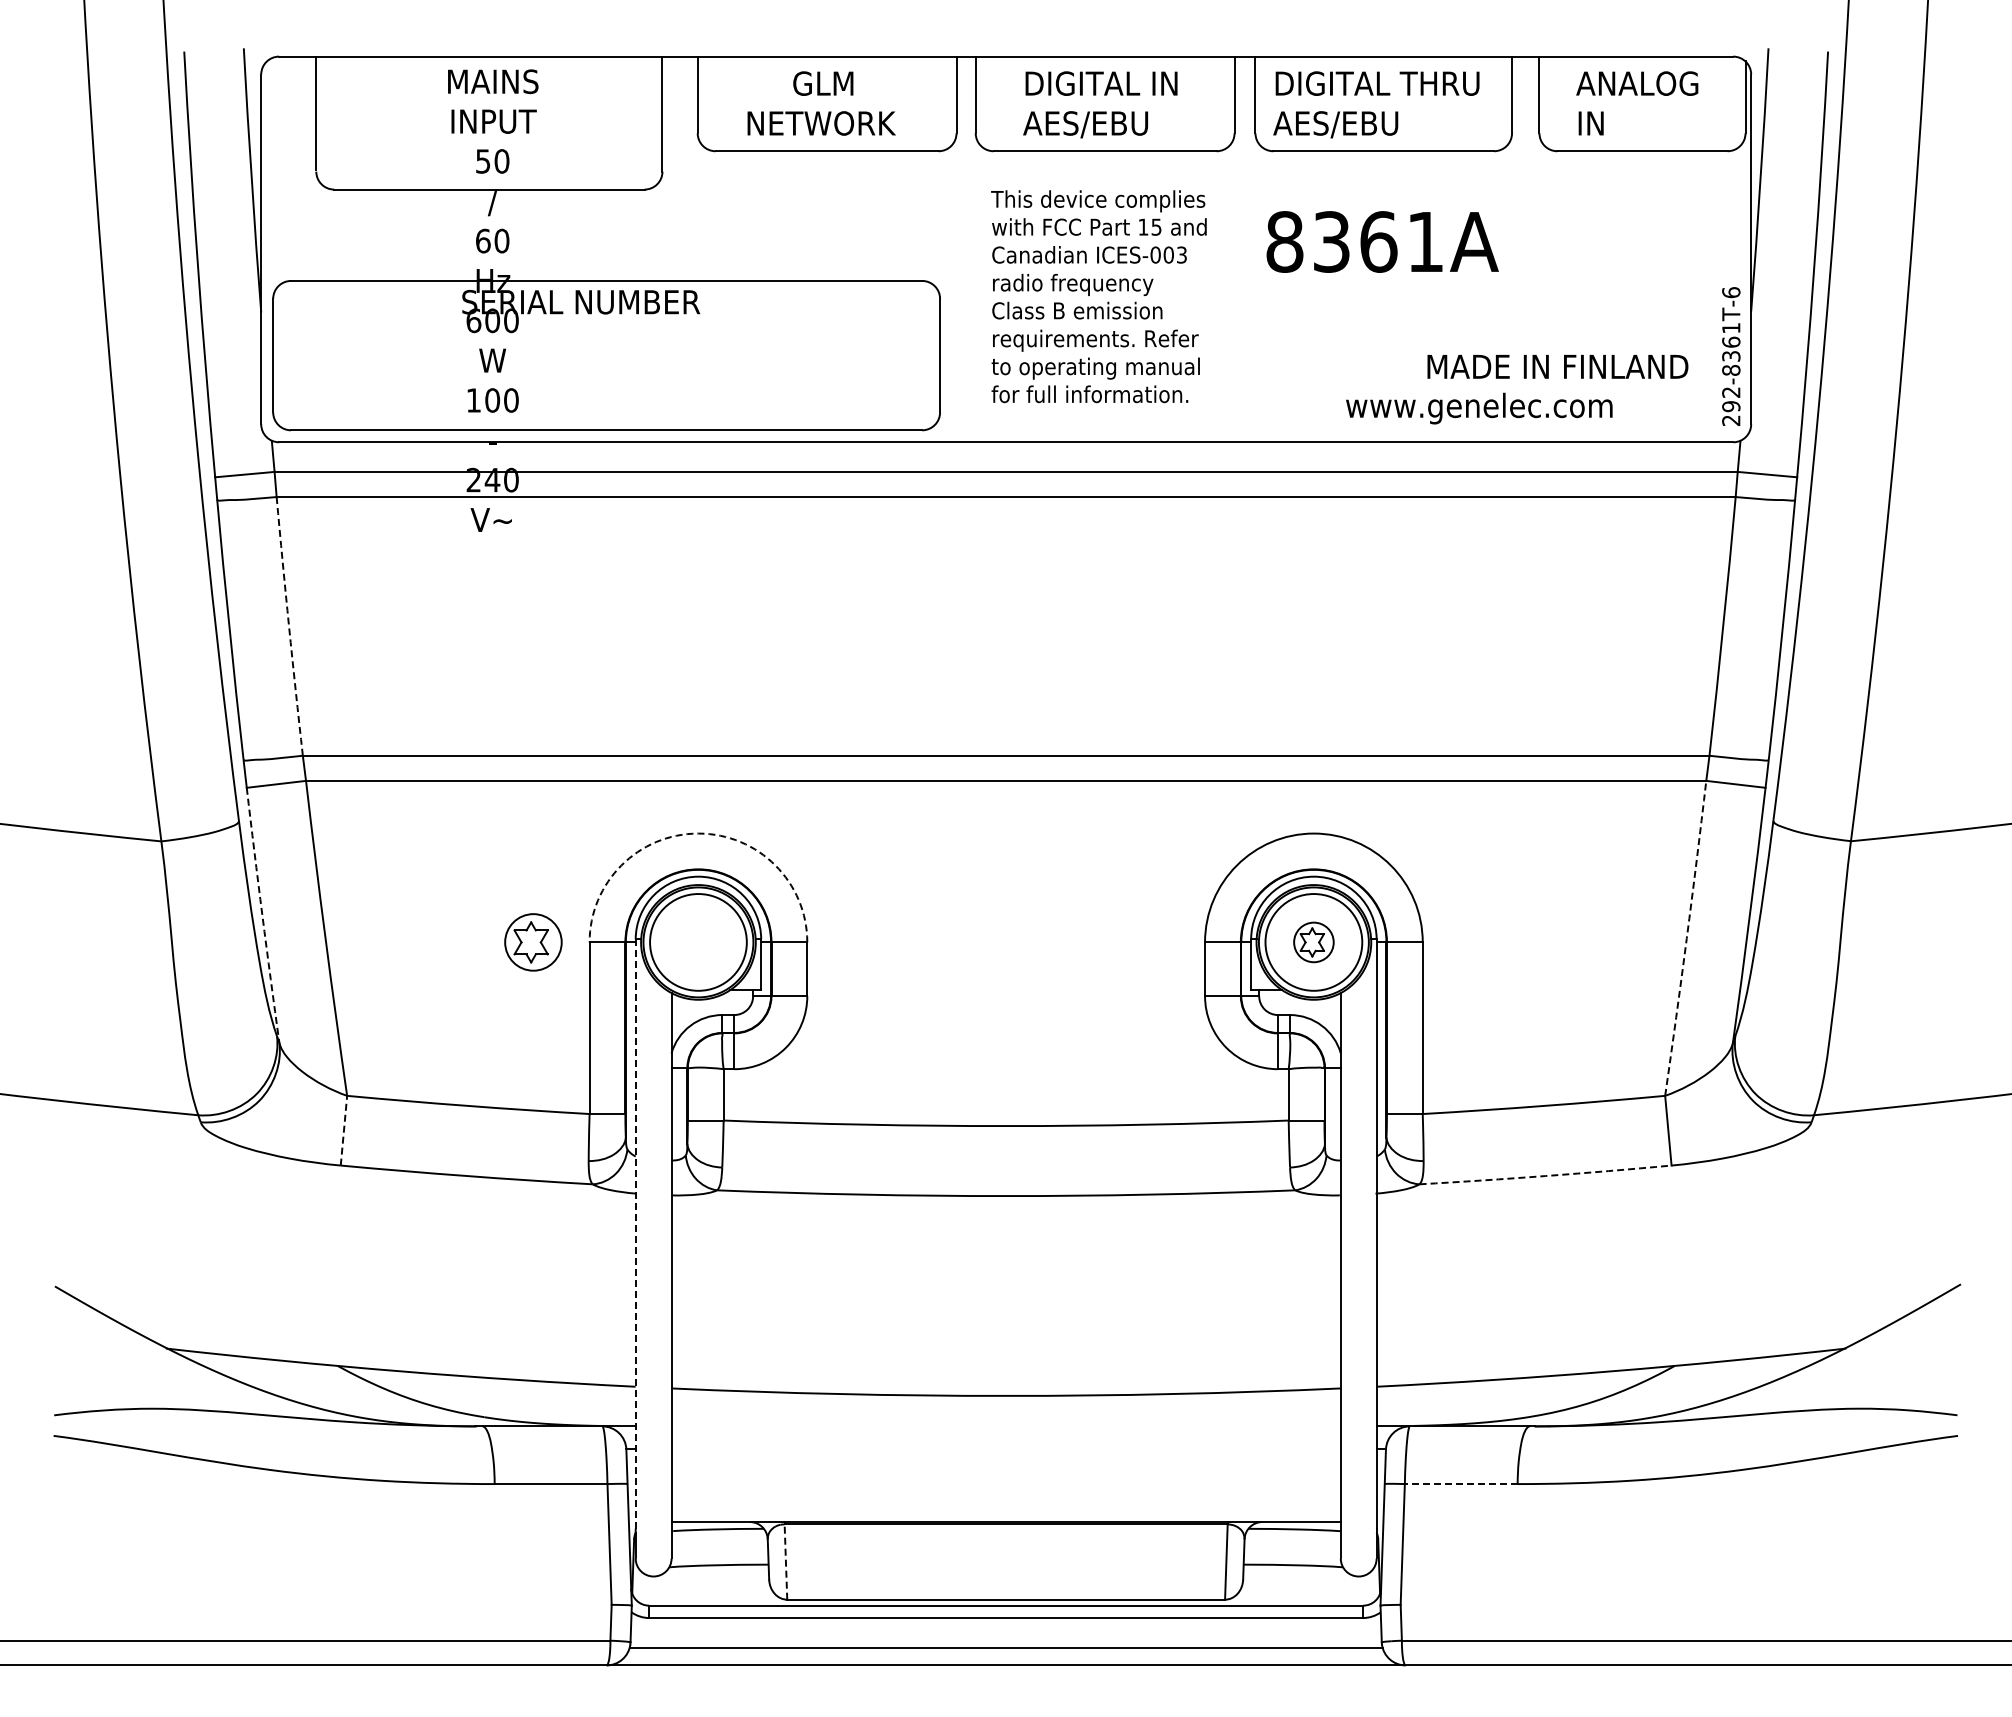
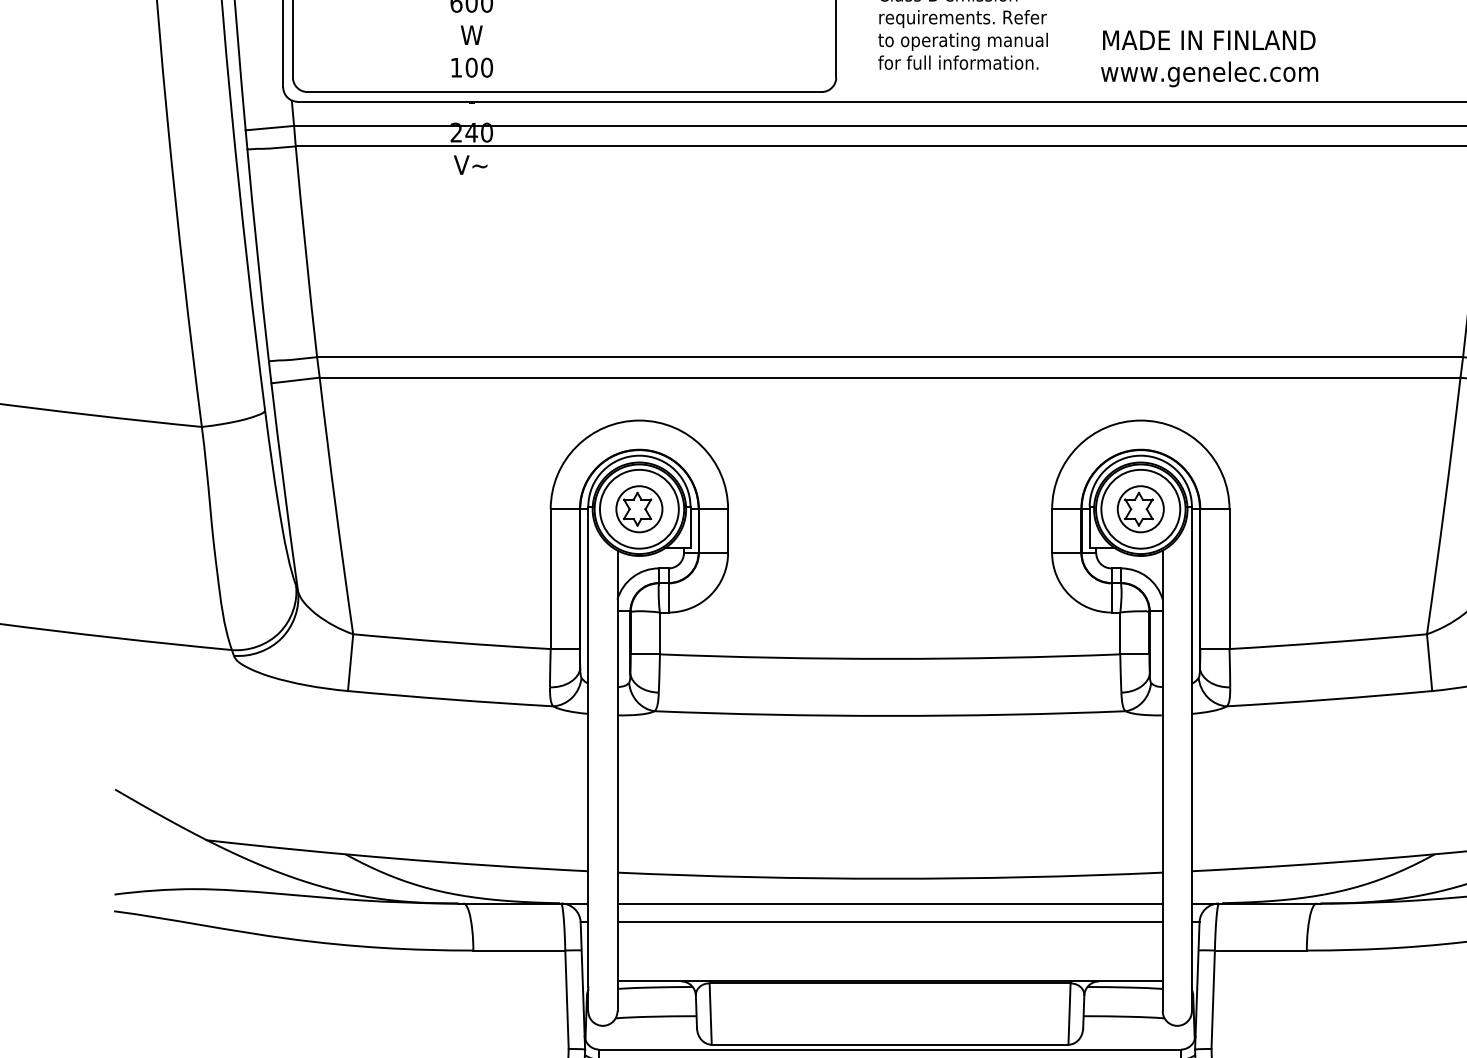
text: (1557, 366) -> (1208, 40), moved
text: (1479, 408) -> (1209, 74), moved
arc: (289, 626) -> (306, 251), dashed -> solid
arc: (698, 833) -> (639, 420), dashed -> solid
arc: (262, 915) -> (284, 487), dashed -> solid
arc: (1686, 938) -> (1444, 506), dashed -> solid
part: (533, 942) -> (639, 509), moved
part: (1313, 942) -> (1140, 509), size x1.43
line: (343, 1130) -> (350, 662), dashed -> solid
arc: (1545, 1176) -> (1329, 699), dashed -> solid
line: (635, 1234) -> (588, 747), dashed -> solid
line: (1005, 1426) -> (889, 903), added
line: (1005, 1449) -> (889, 922), added
line: (1460, 1484) -> (1260, 950), dashed -> solid
line: (785, 1562) -> (710, 1014), dashed -> solid

